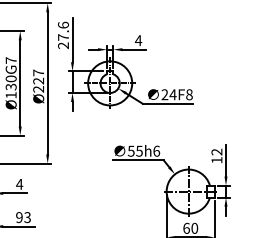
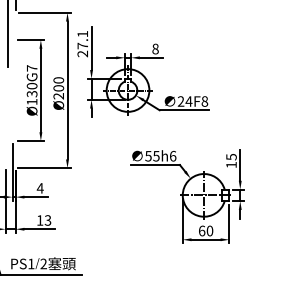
text: (63, 24) -> (82, 33), 27.6 -> 27.1
text: (138, 40) -> (155, 48), 4 -> 8
text: (38, 77) -> (58, 84), Ø227 -> Ø200
text: (216, 151) -> (231, 156), 12 -> 15
text: (18, 217) -> (39, 220), 93 -> 13

